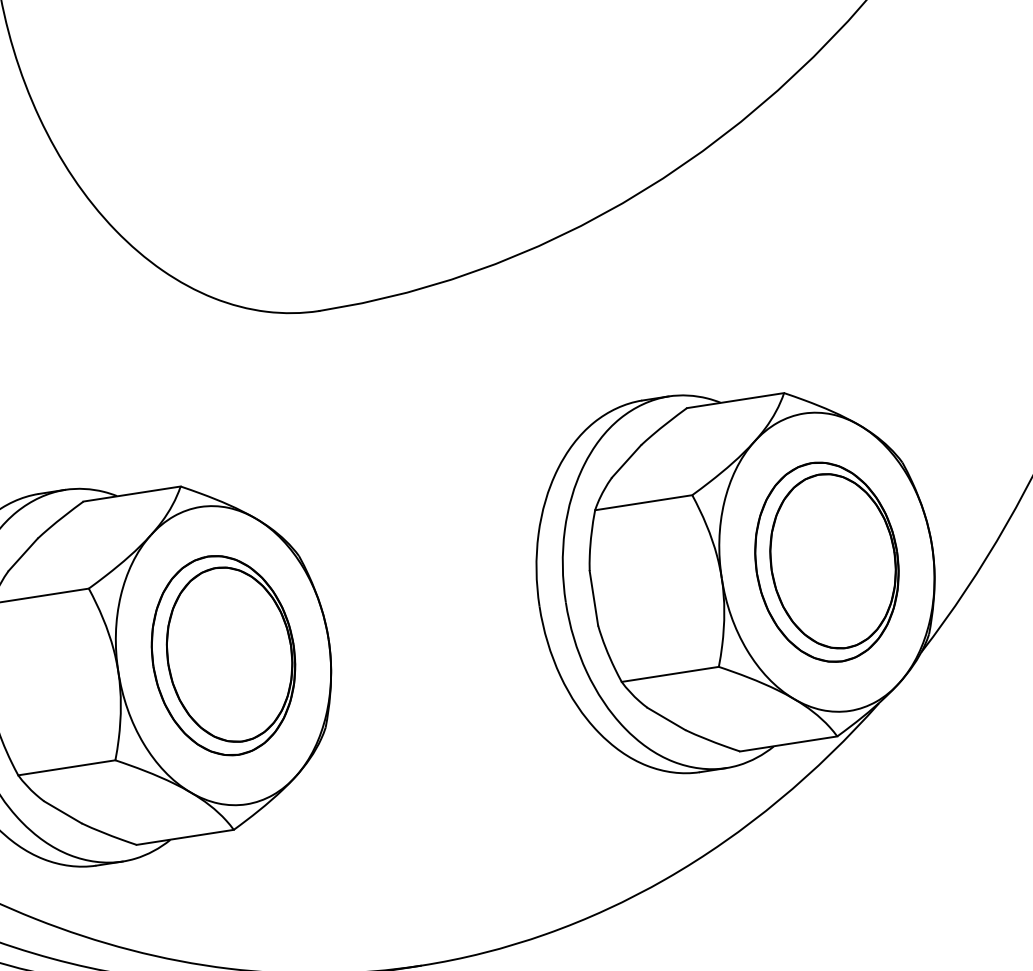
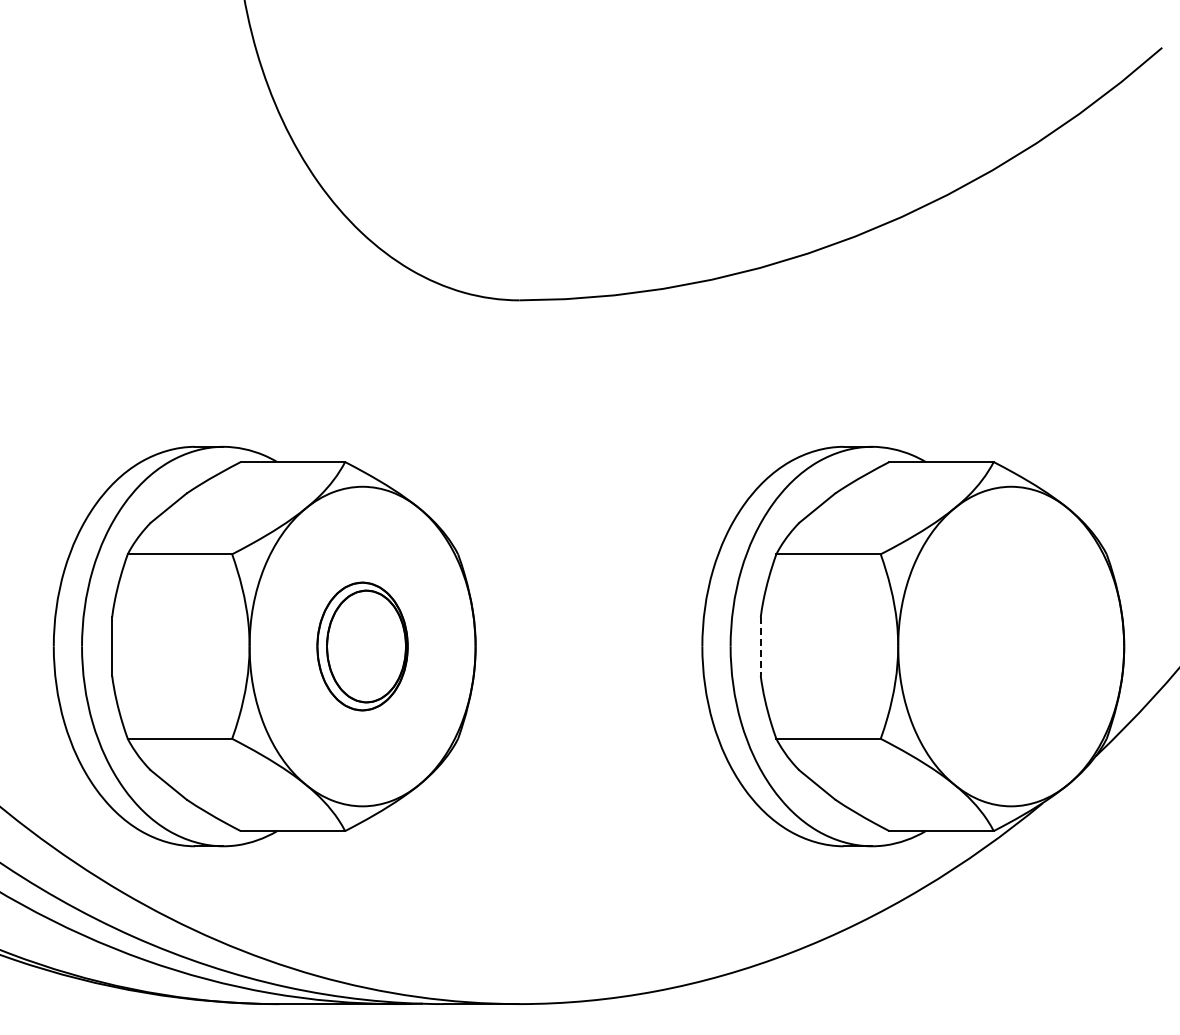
part: (827, 562) -> (1011, 646), removed
line: (593, 599) -> (760, 647), solid -> dashed
part: (223, 655) -> (362, 646), size x0.6

